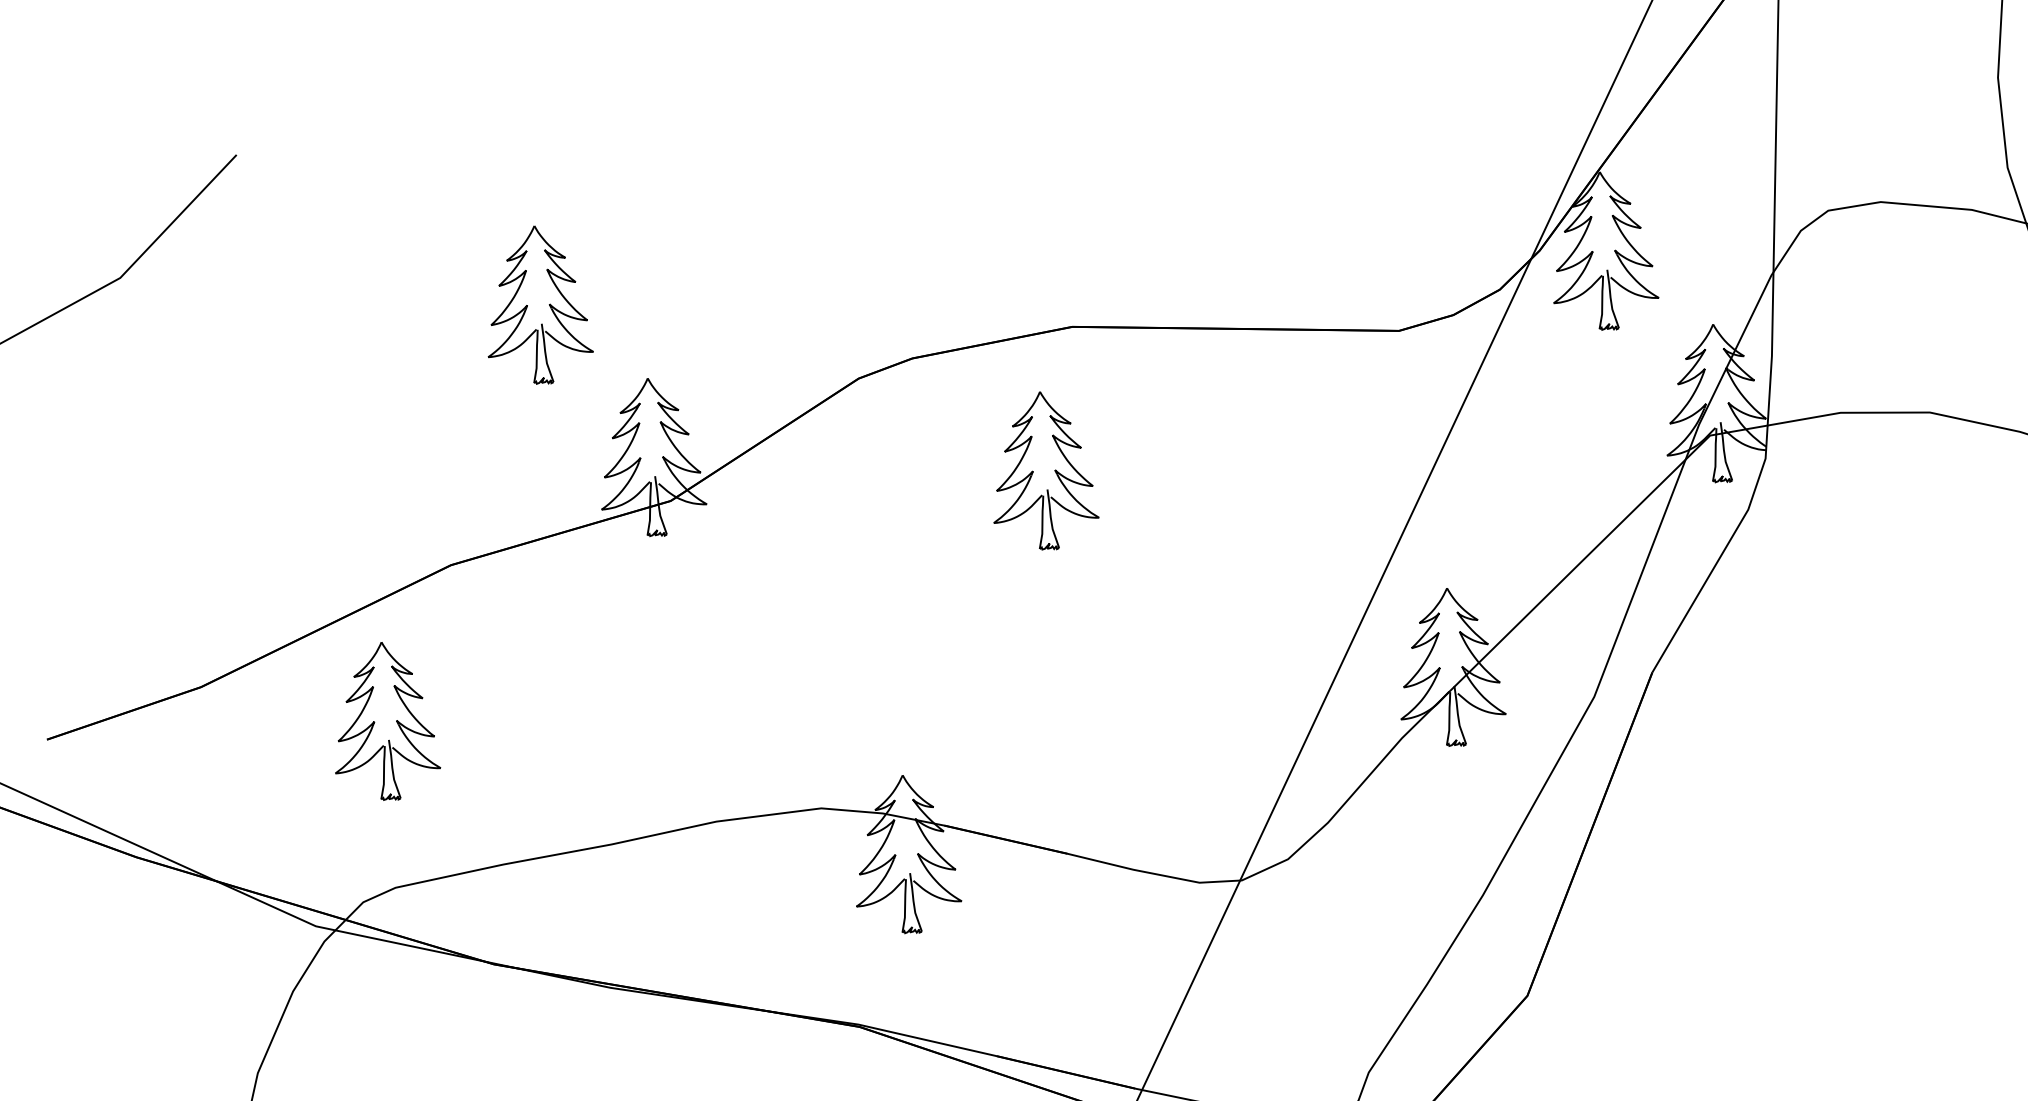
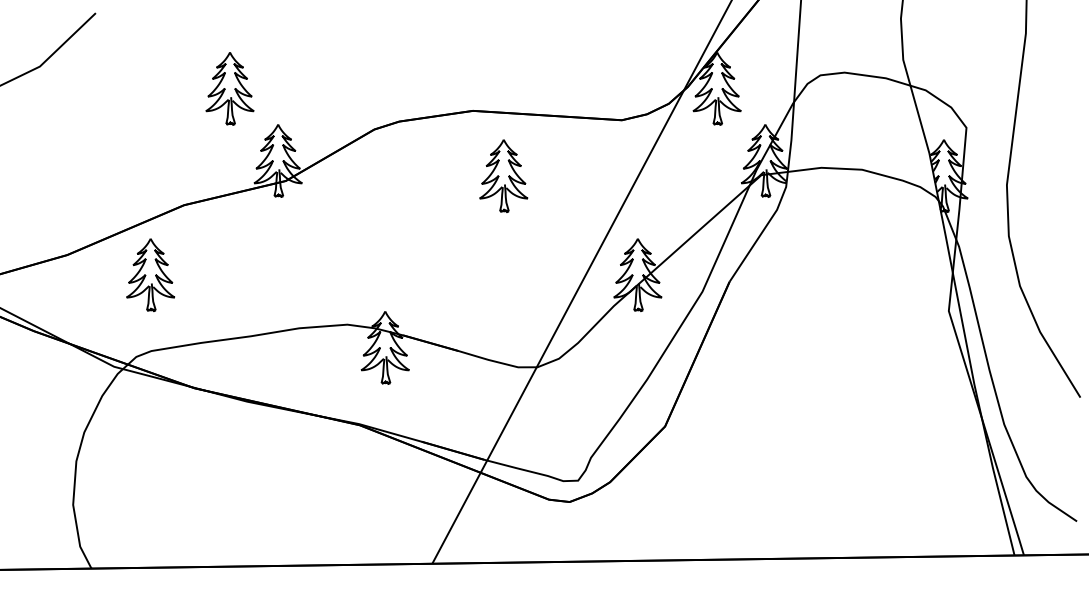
part: (1043, 470) -> (503, 175), moved

